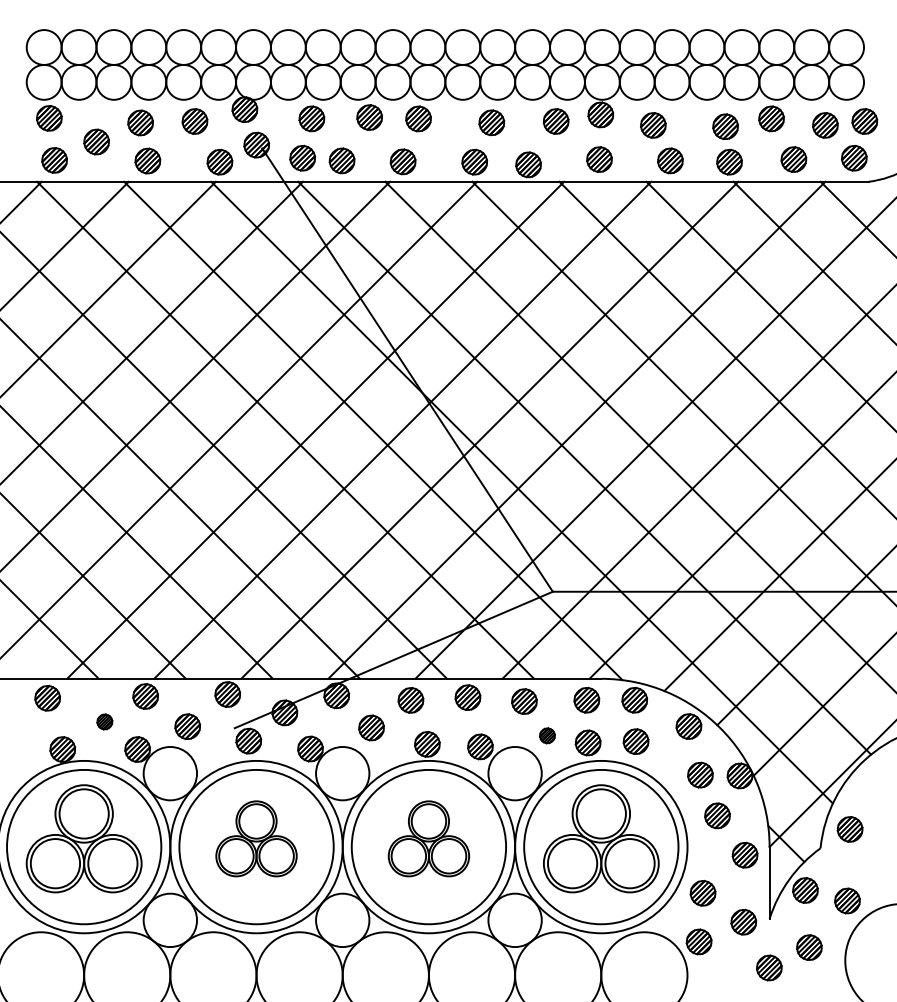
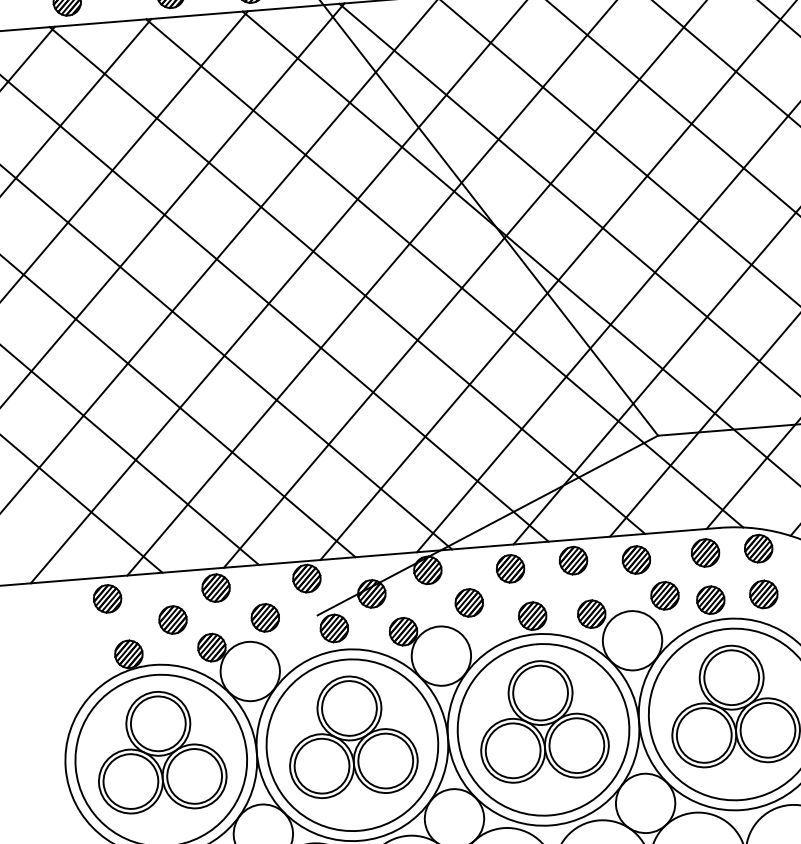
part: (104, 721) -> (172, 619), size x1.67
part: (547, 735) -> (665, 595), size x1.67
part: (256, 838) -> (351, 735), size x1.43
part: (428, 838) -> (542, 720), size x1.43

